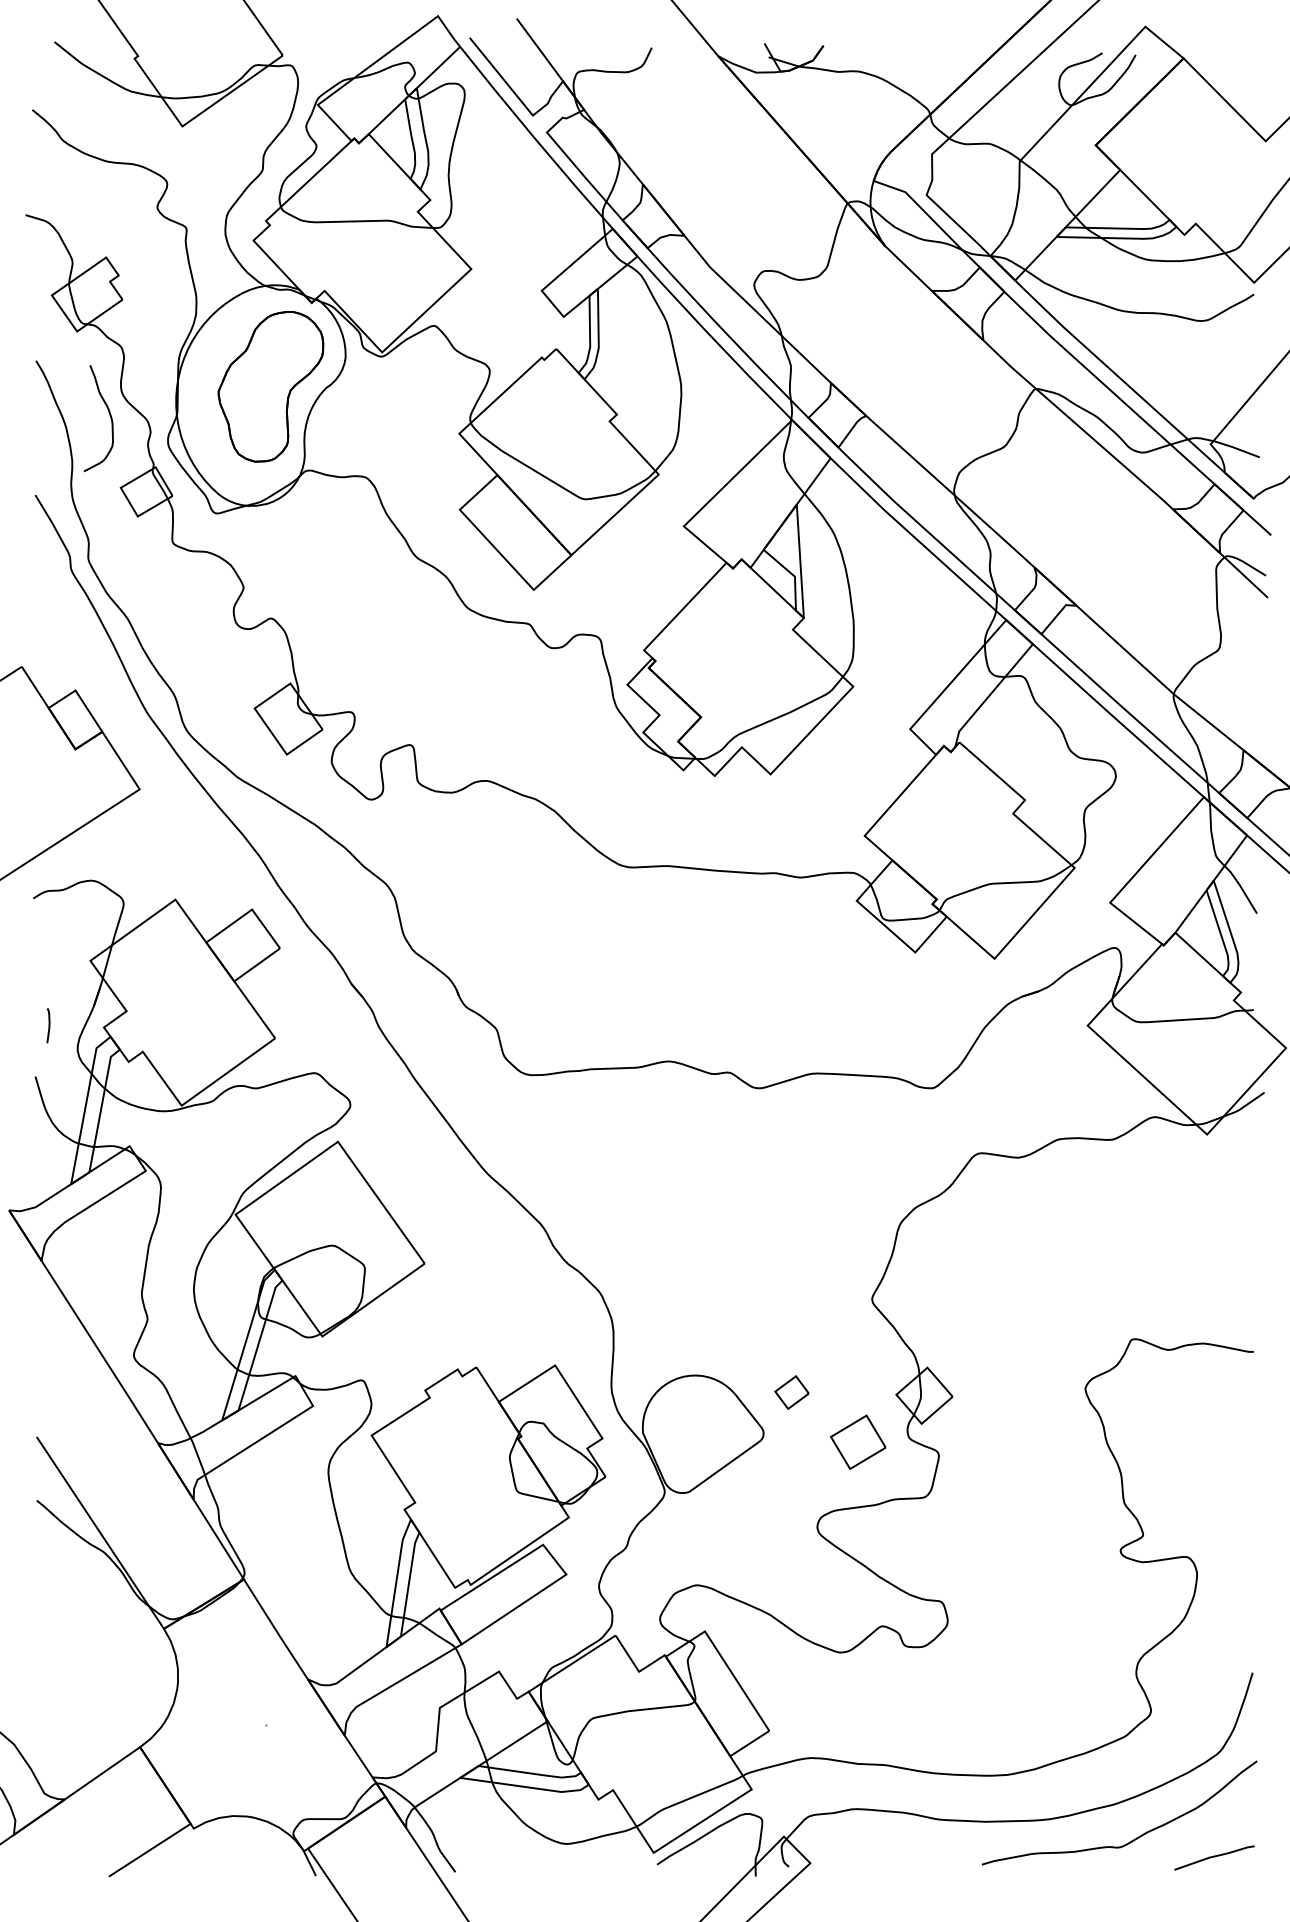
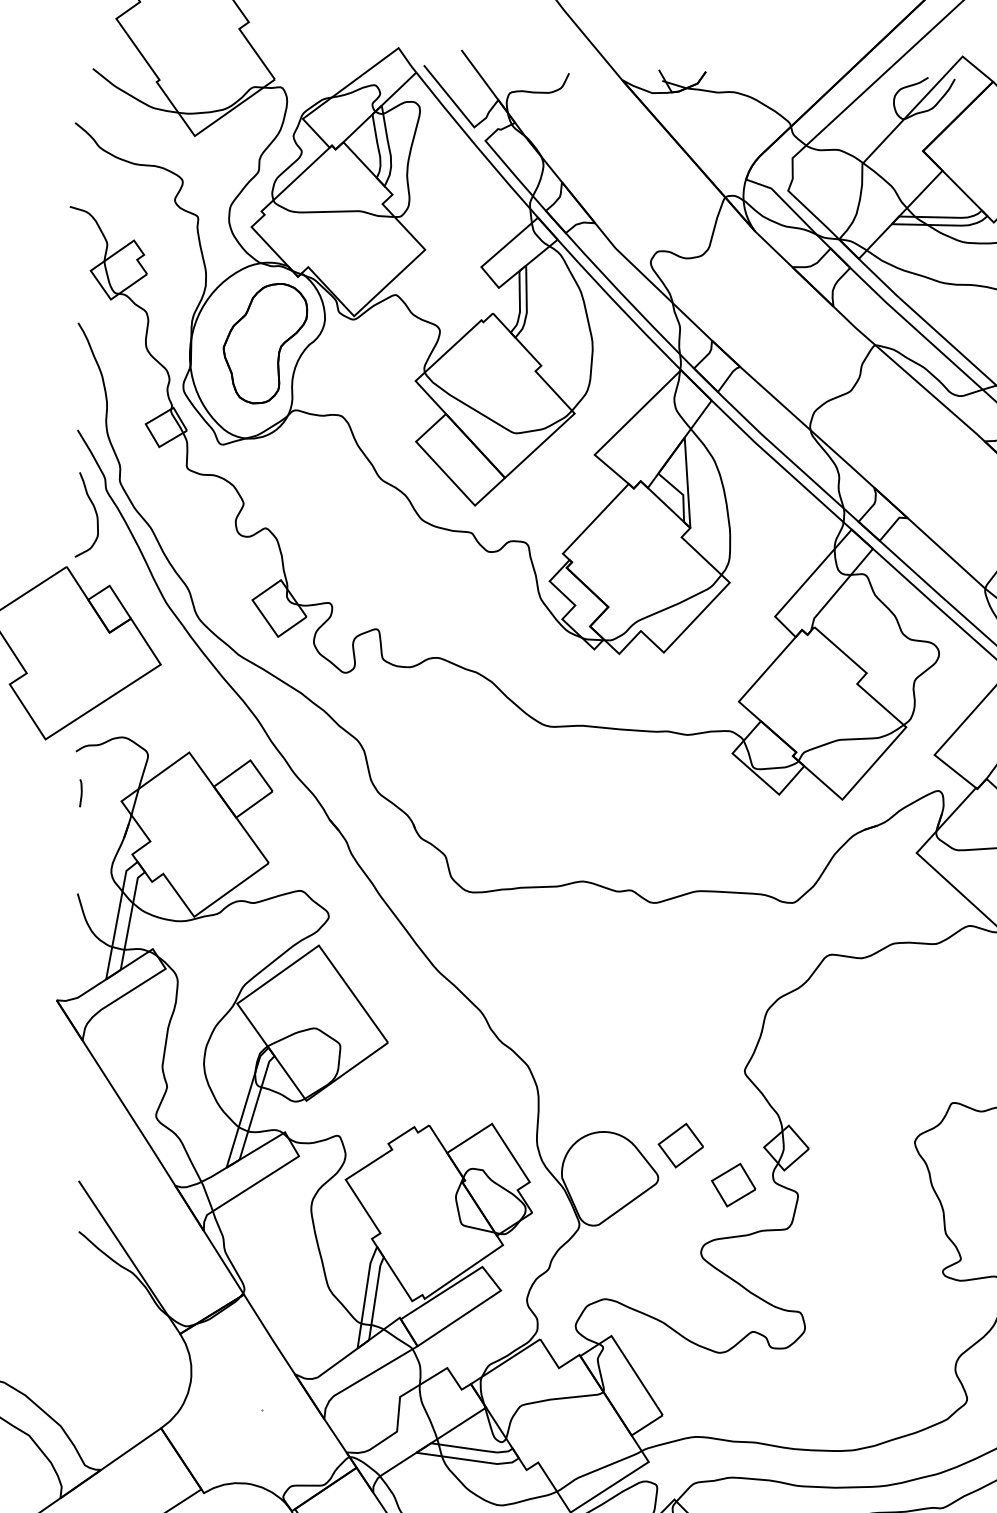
curve: (109, 415) -> (95, 512), moved
curve: (48, 1025) -> (80, 793), moved
part: (791, 1392) -> (680, 1145), size x1.67

